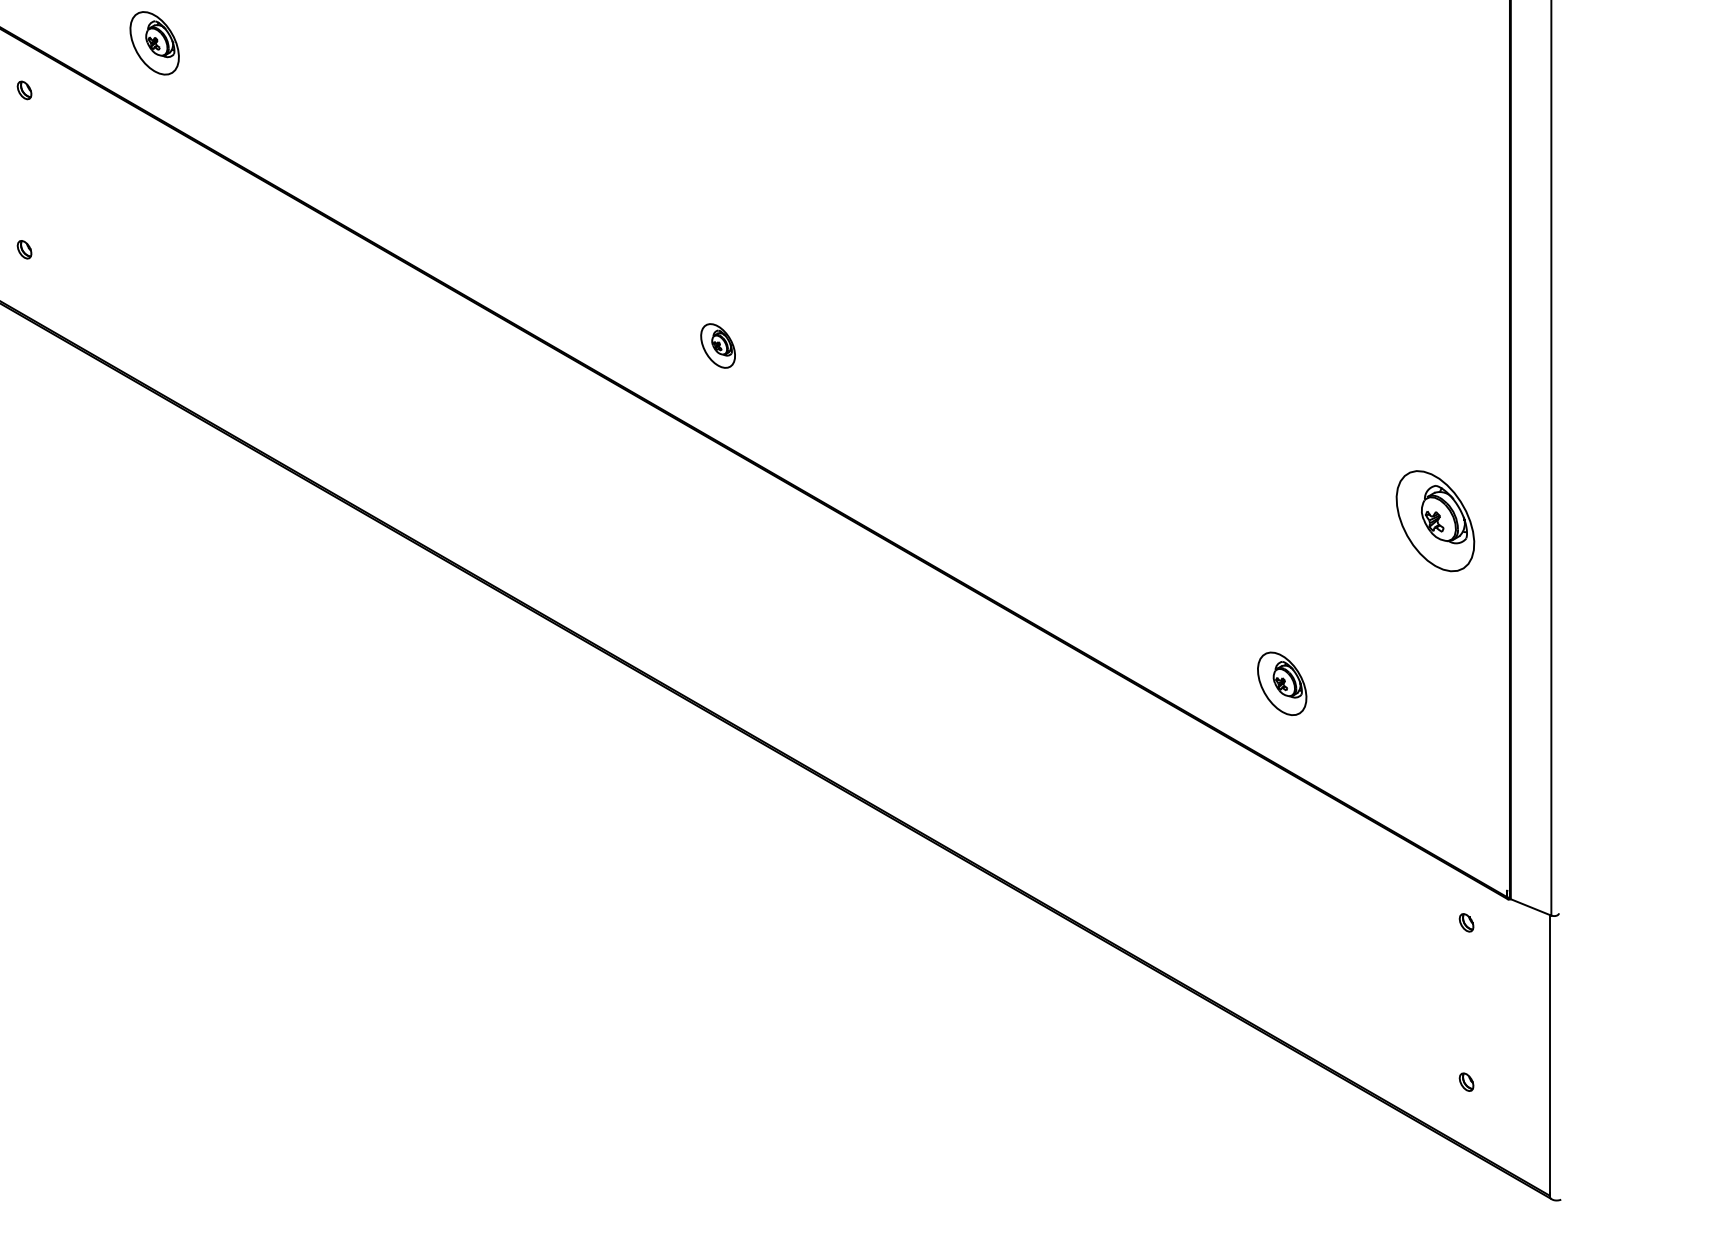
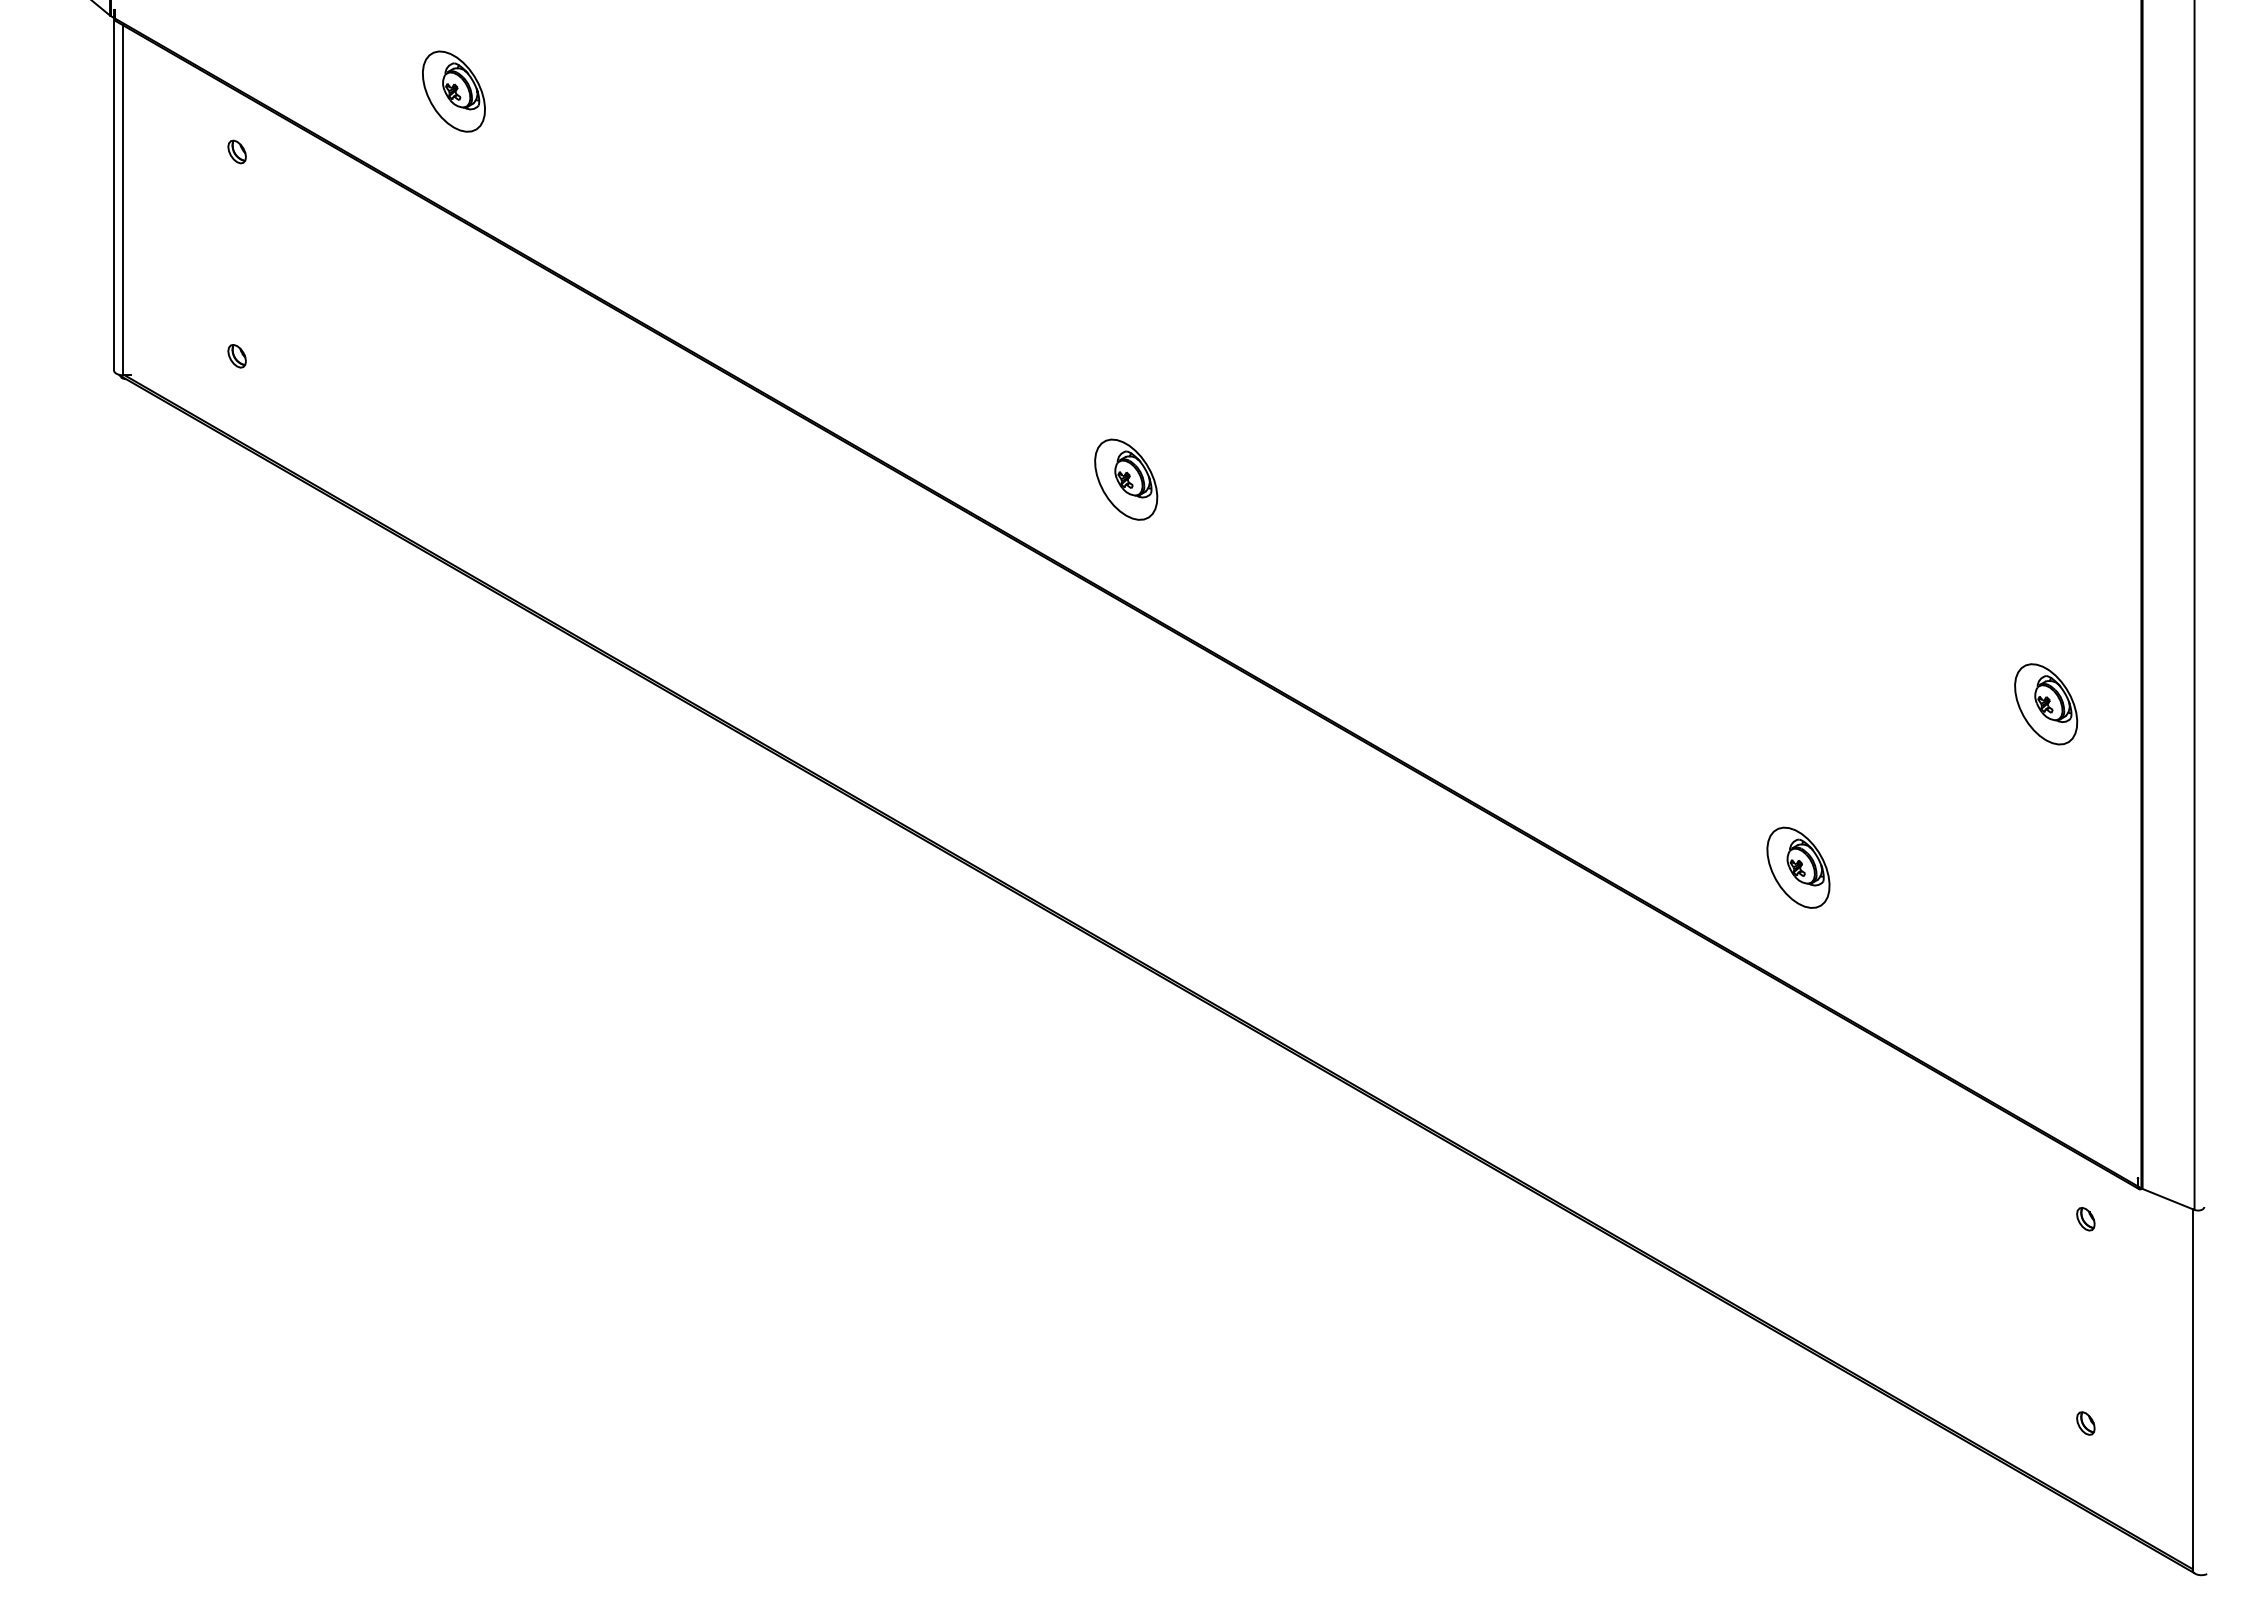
part: (154, 43) -> (453, 91), moved
part: (718, 345) -> (1126, 479), size x1.43
part: (1435, 521) -> (2046, 704), size x0.62
part: (1282, 683) -> (1798, 867), moved

